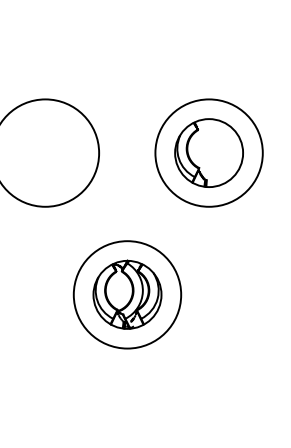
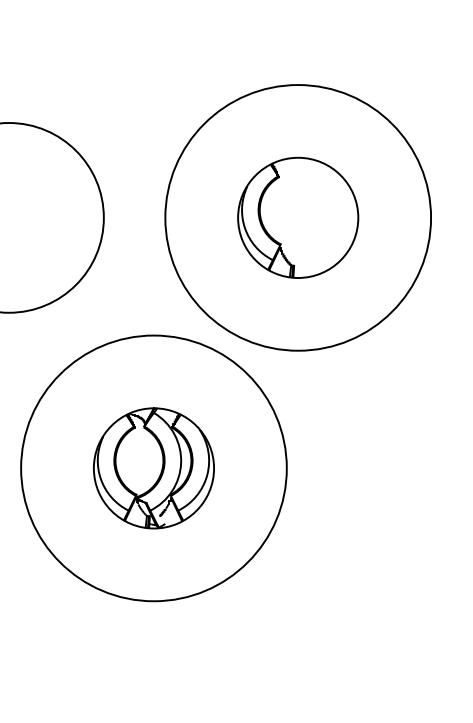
circle: (208, 152) -> (297, 216), size x1.4
circle: (127, 294) -> (153, 467), size x1.4

